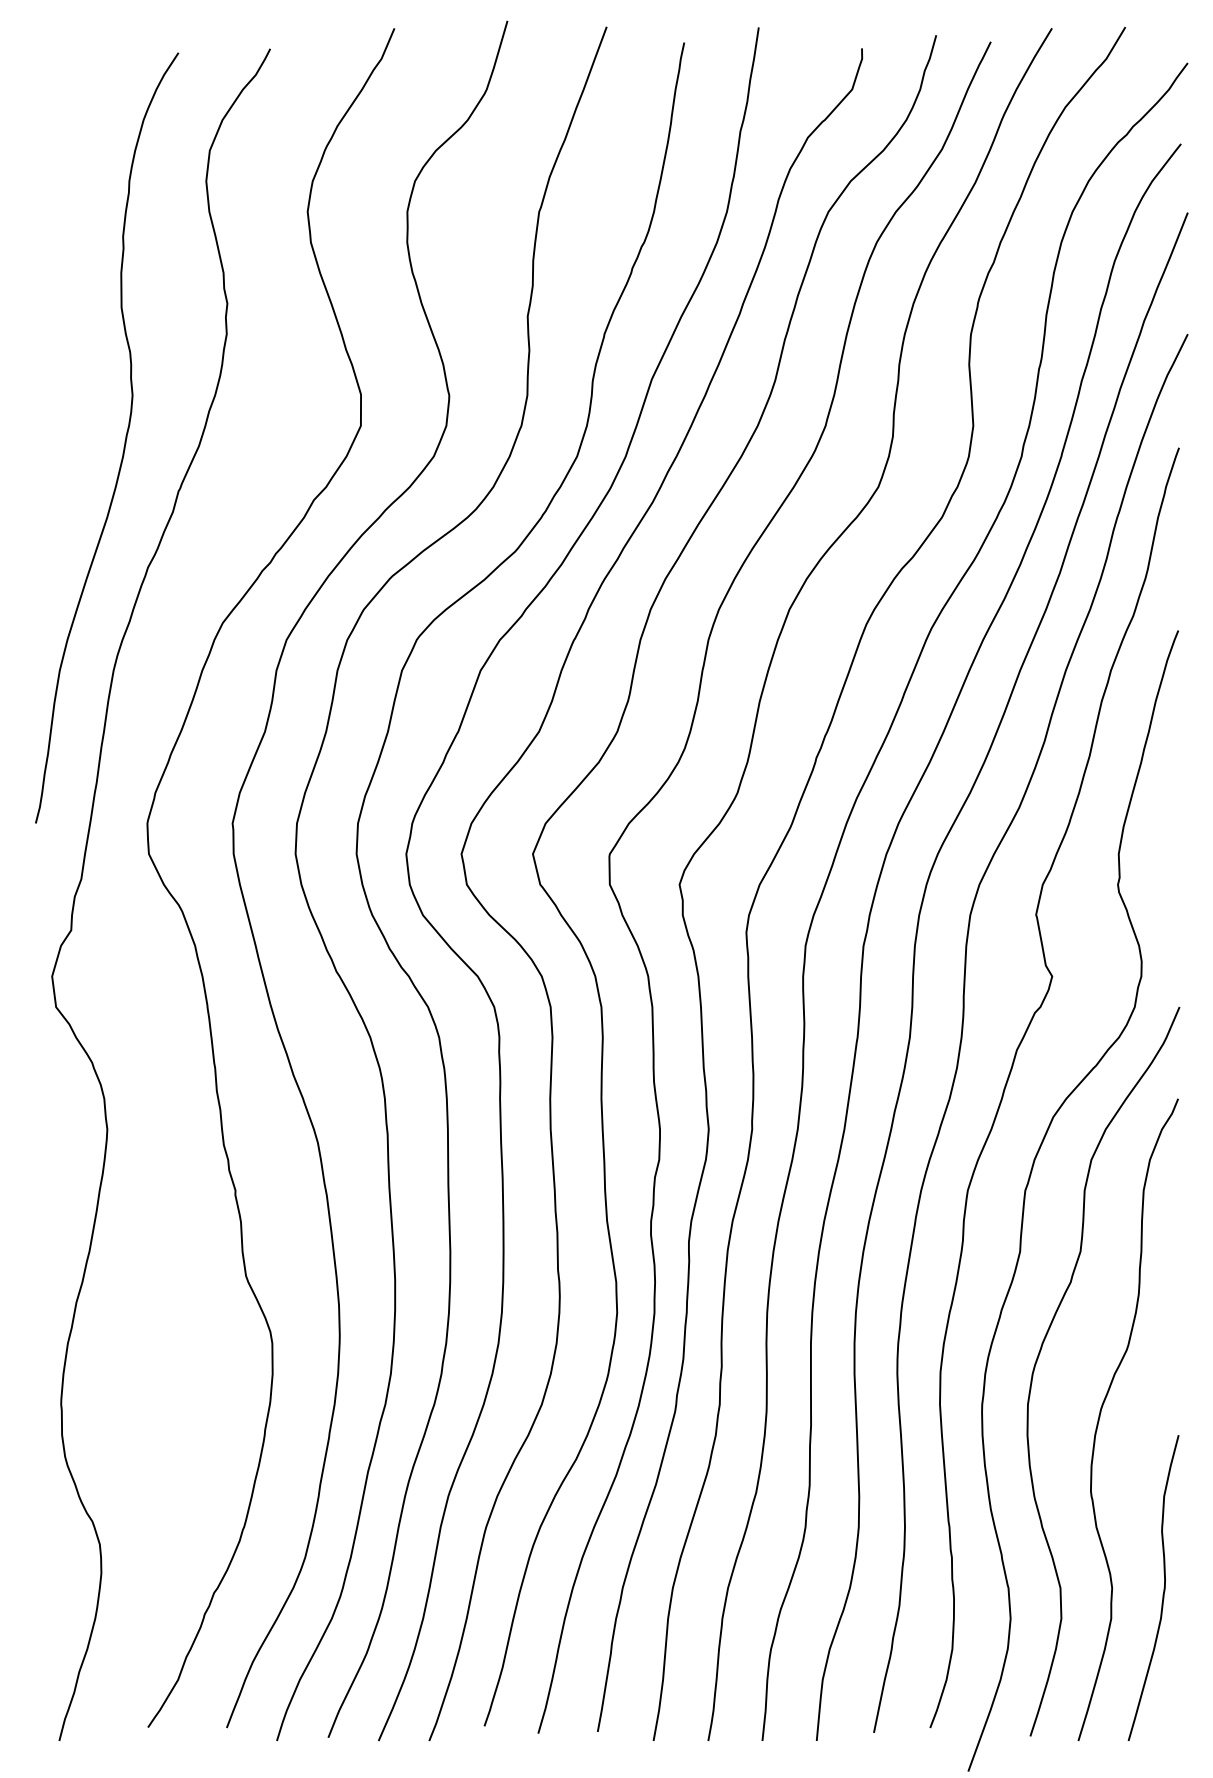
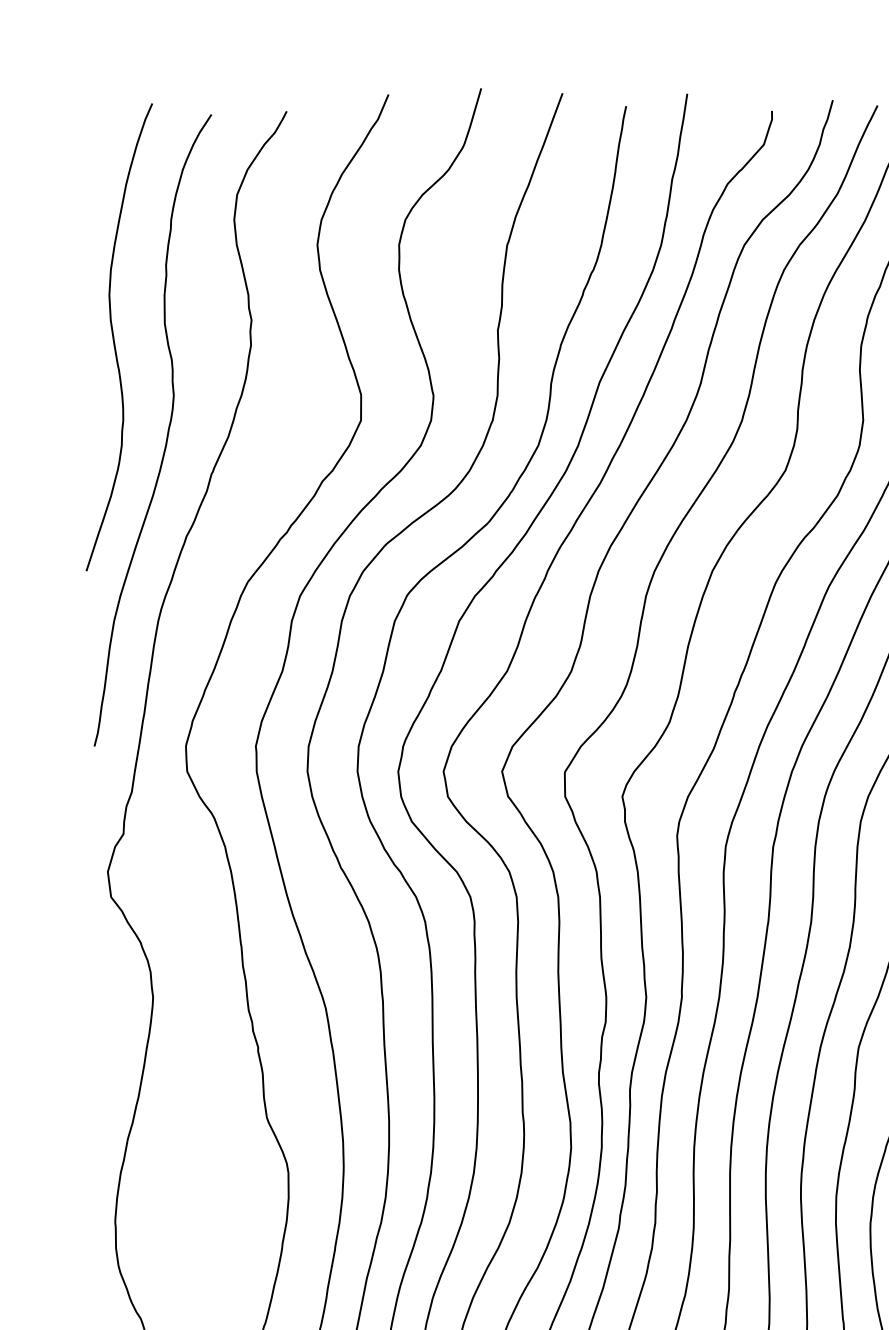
curve: (60, 327) -> (114, 339), added

